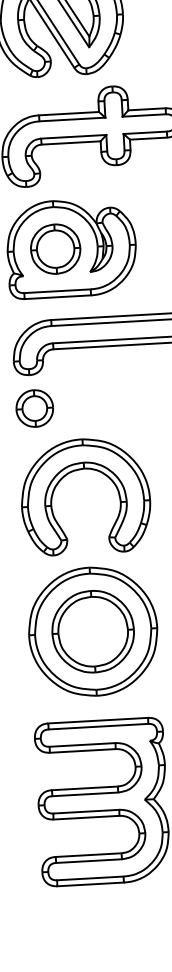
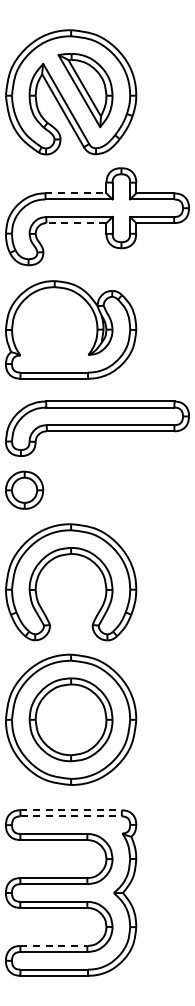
line: (69, 113) -> (76, 193), solid -> dashed
line: (70, 143) -> (75, 223), solid -> dashed
part: (55, 248) -> (54, 329), removed
line: (98, 720) -> (71, 810), solid -> dashed
line: (98, 726) -> (71, 816), solid -> dashed
line: (89, 855) -> (54, 946), solid -> dashed

